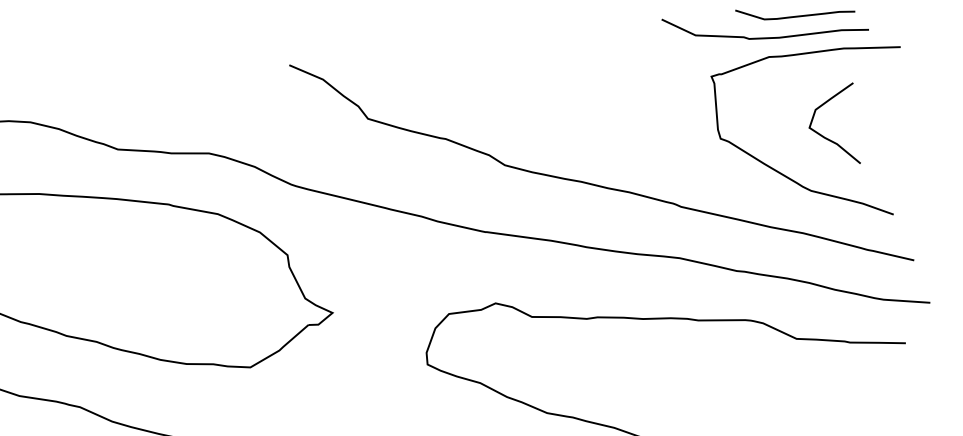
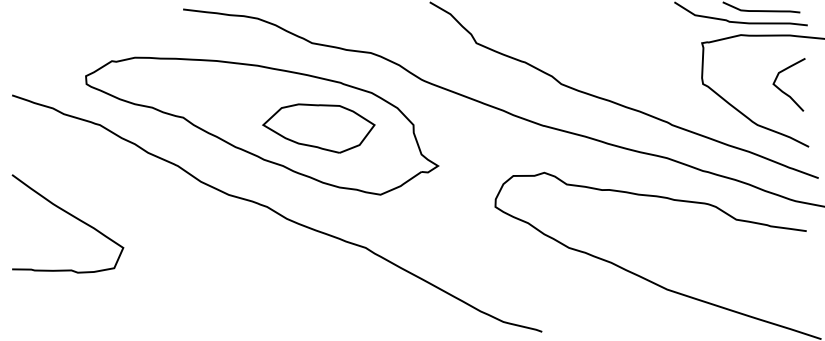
curve: (827, 137) -> (784, 91), moved
part: (143, 278) -> (318, 128), added

